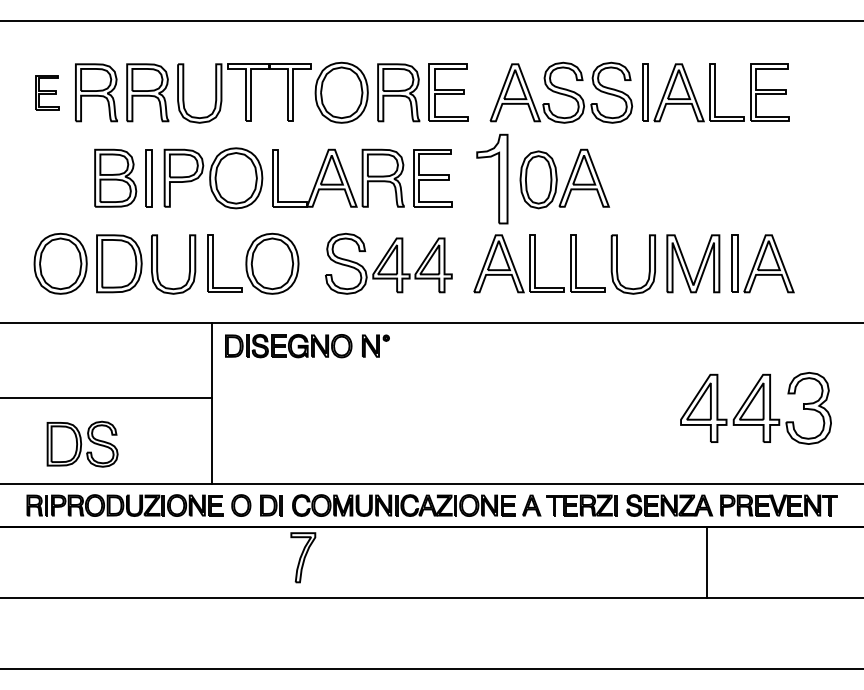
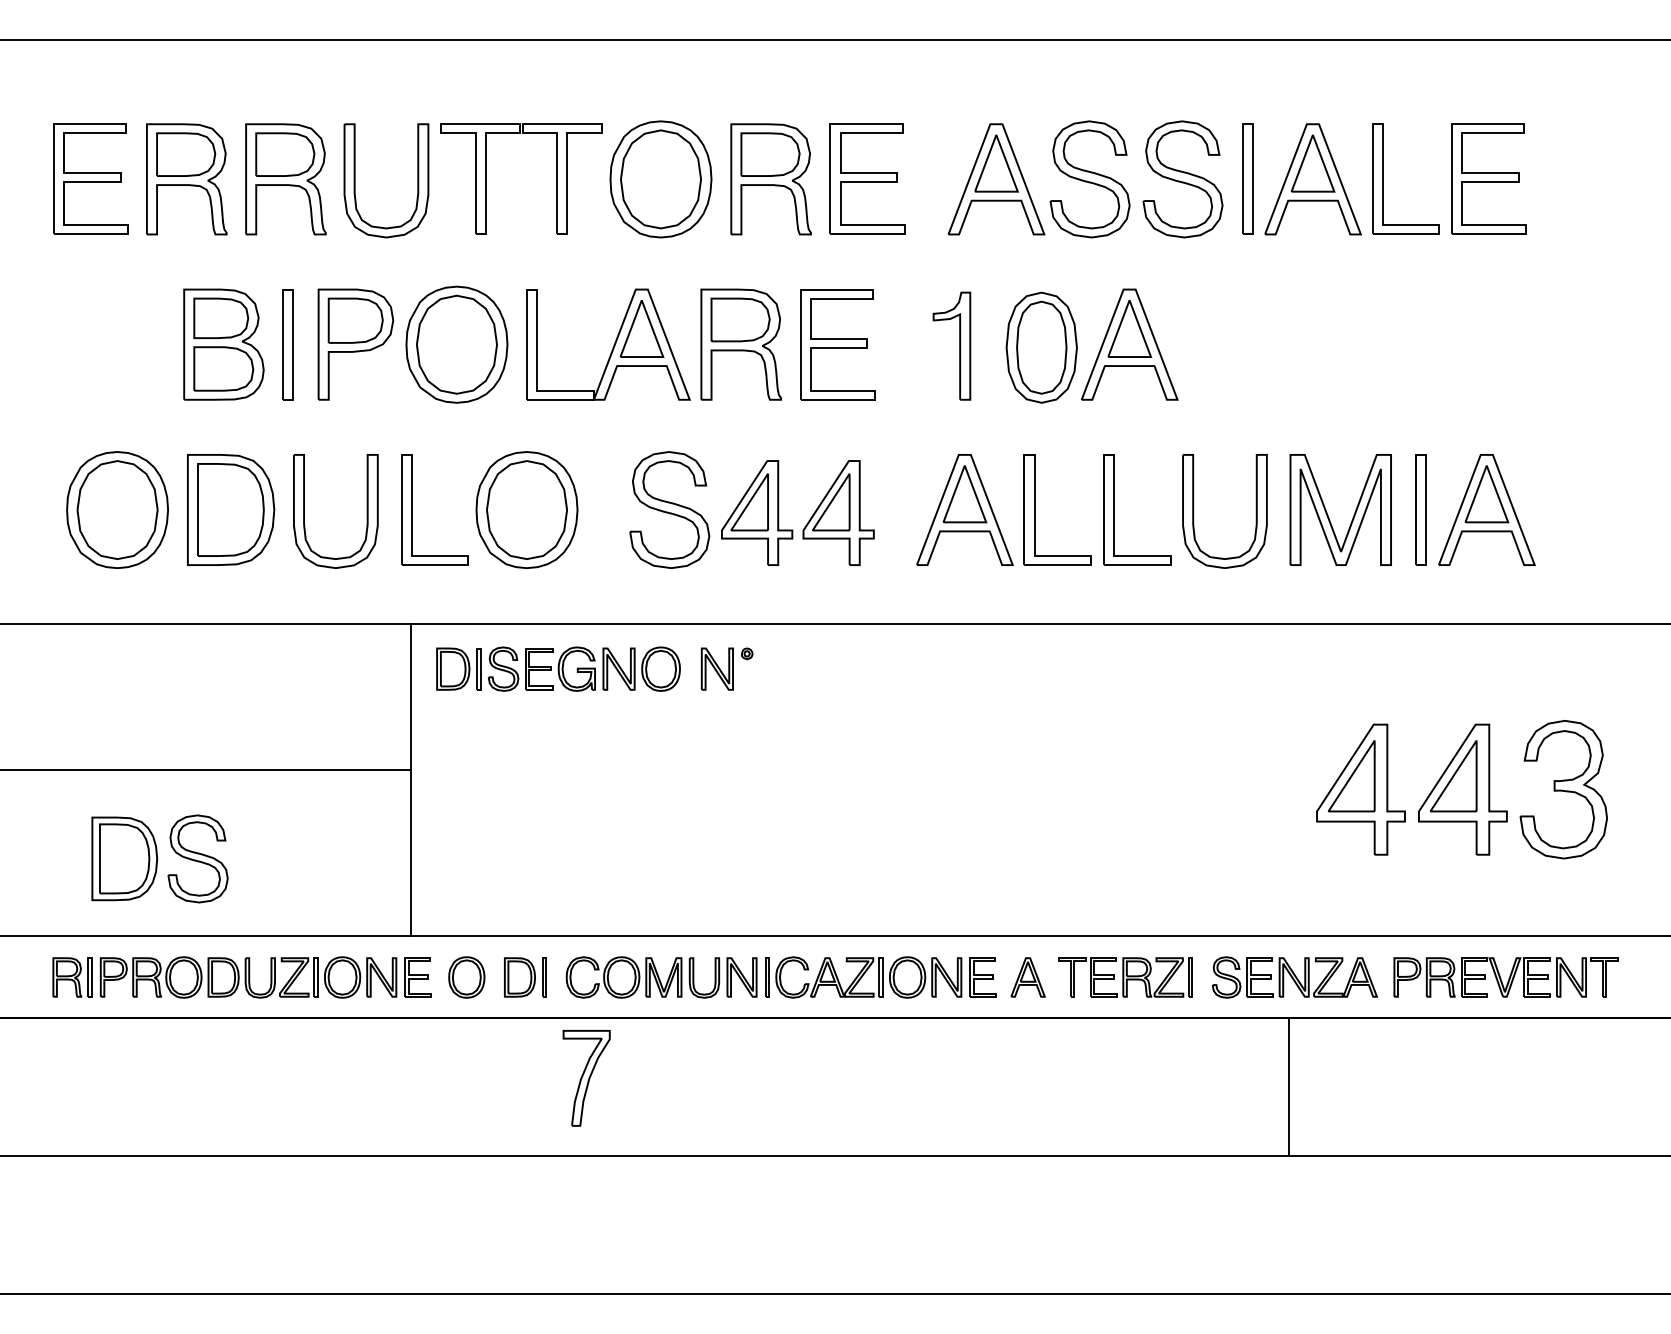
part: (46, 92) -> (90, 178), size x1.67
part: (491, 178) -> (950, 345), size x0.62
line: (707, 561) -> (1288, 1085), moved

